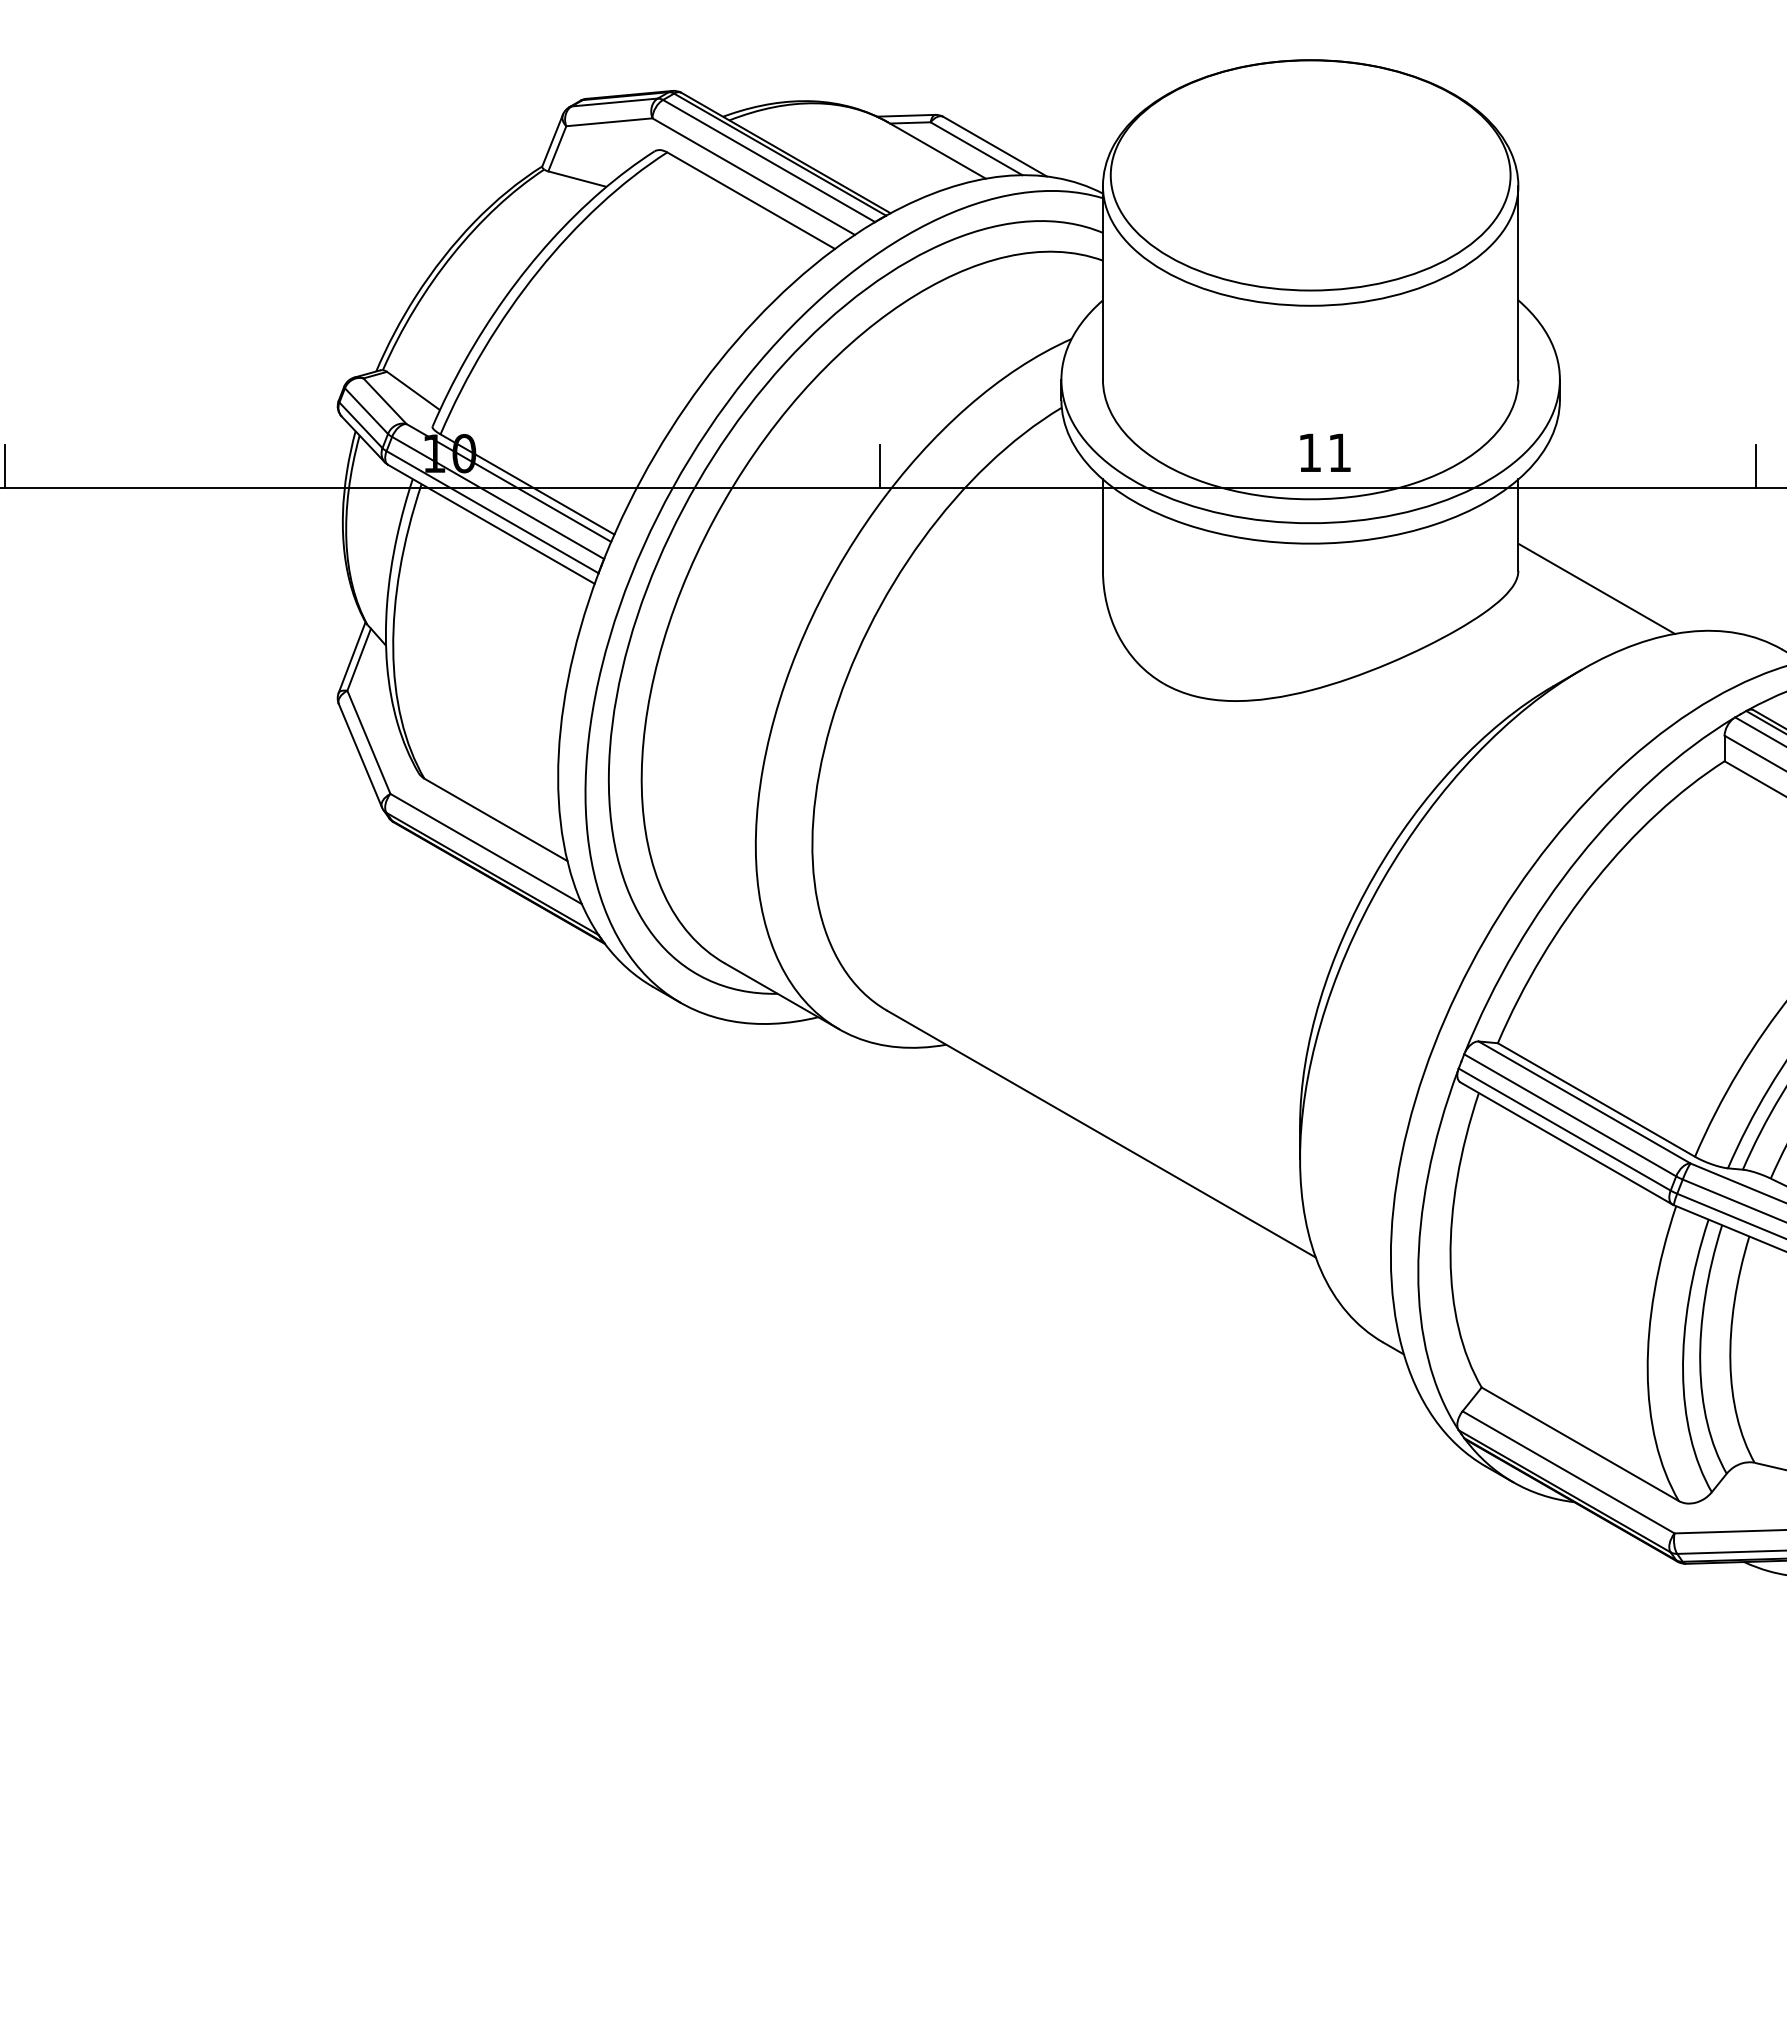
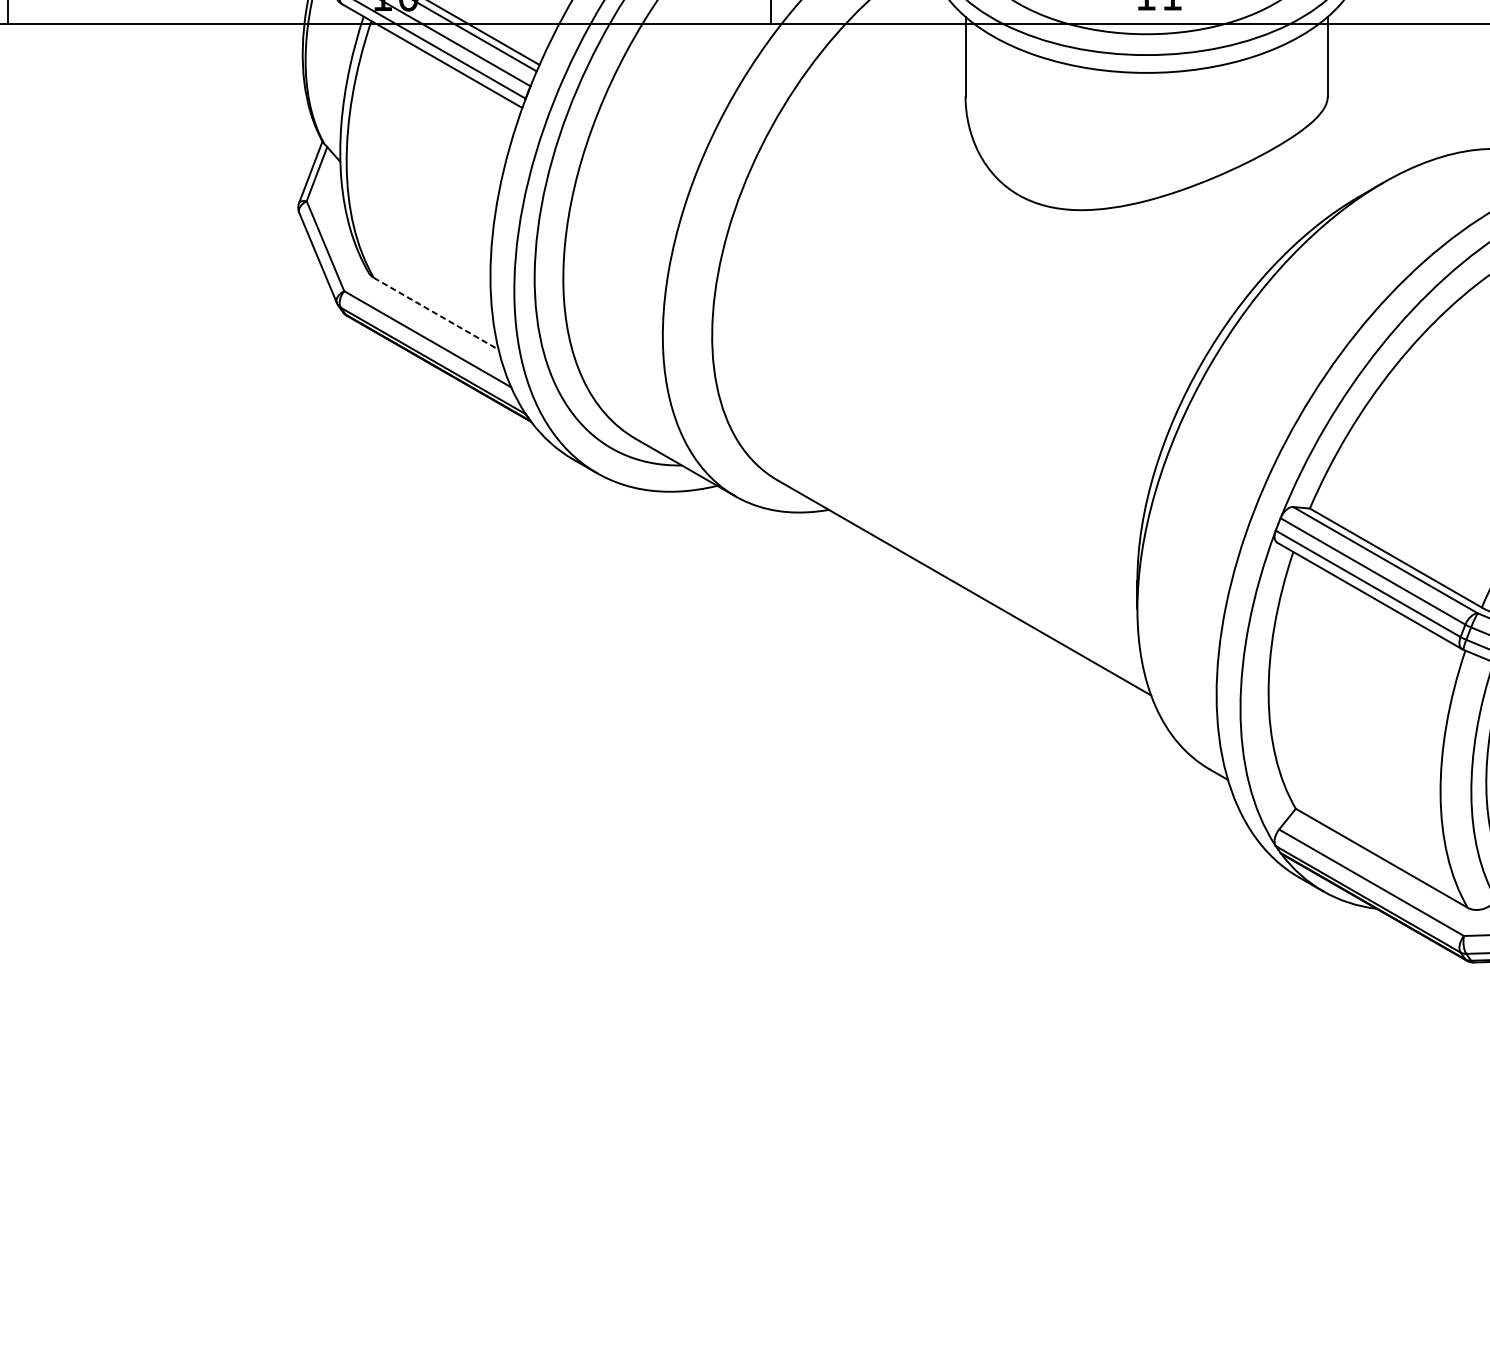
line: (1596, 588) -> (1395, 112), removed
line: (495, 819) -> (435, 313), solid -> dashed

